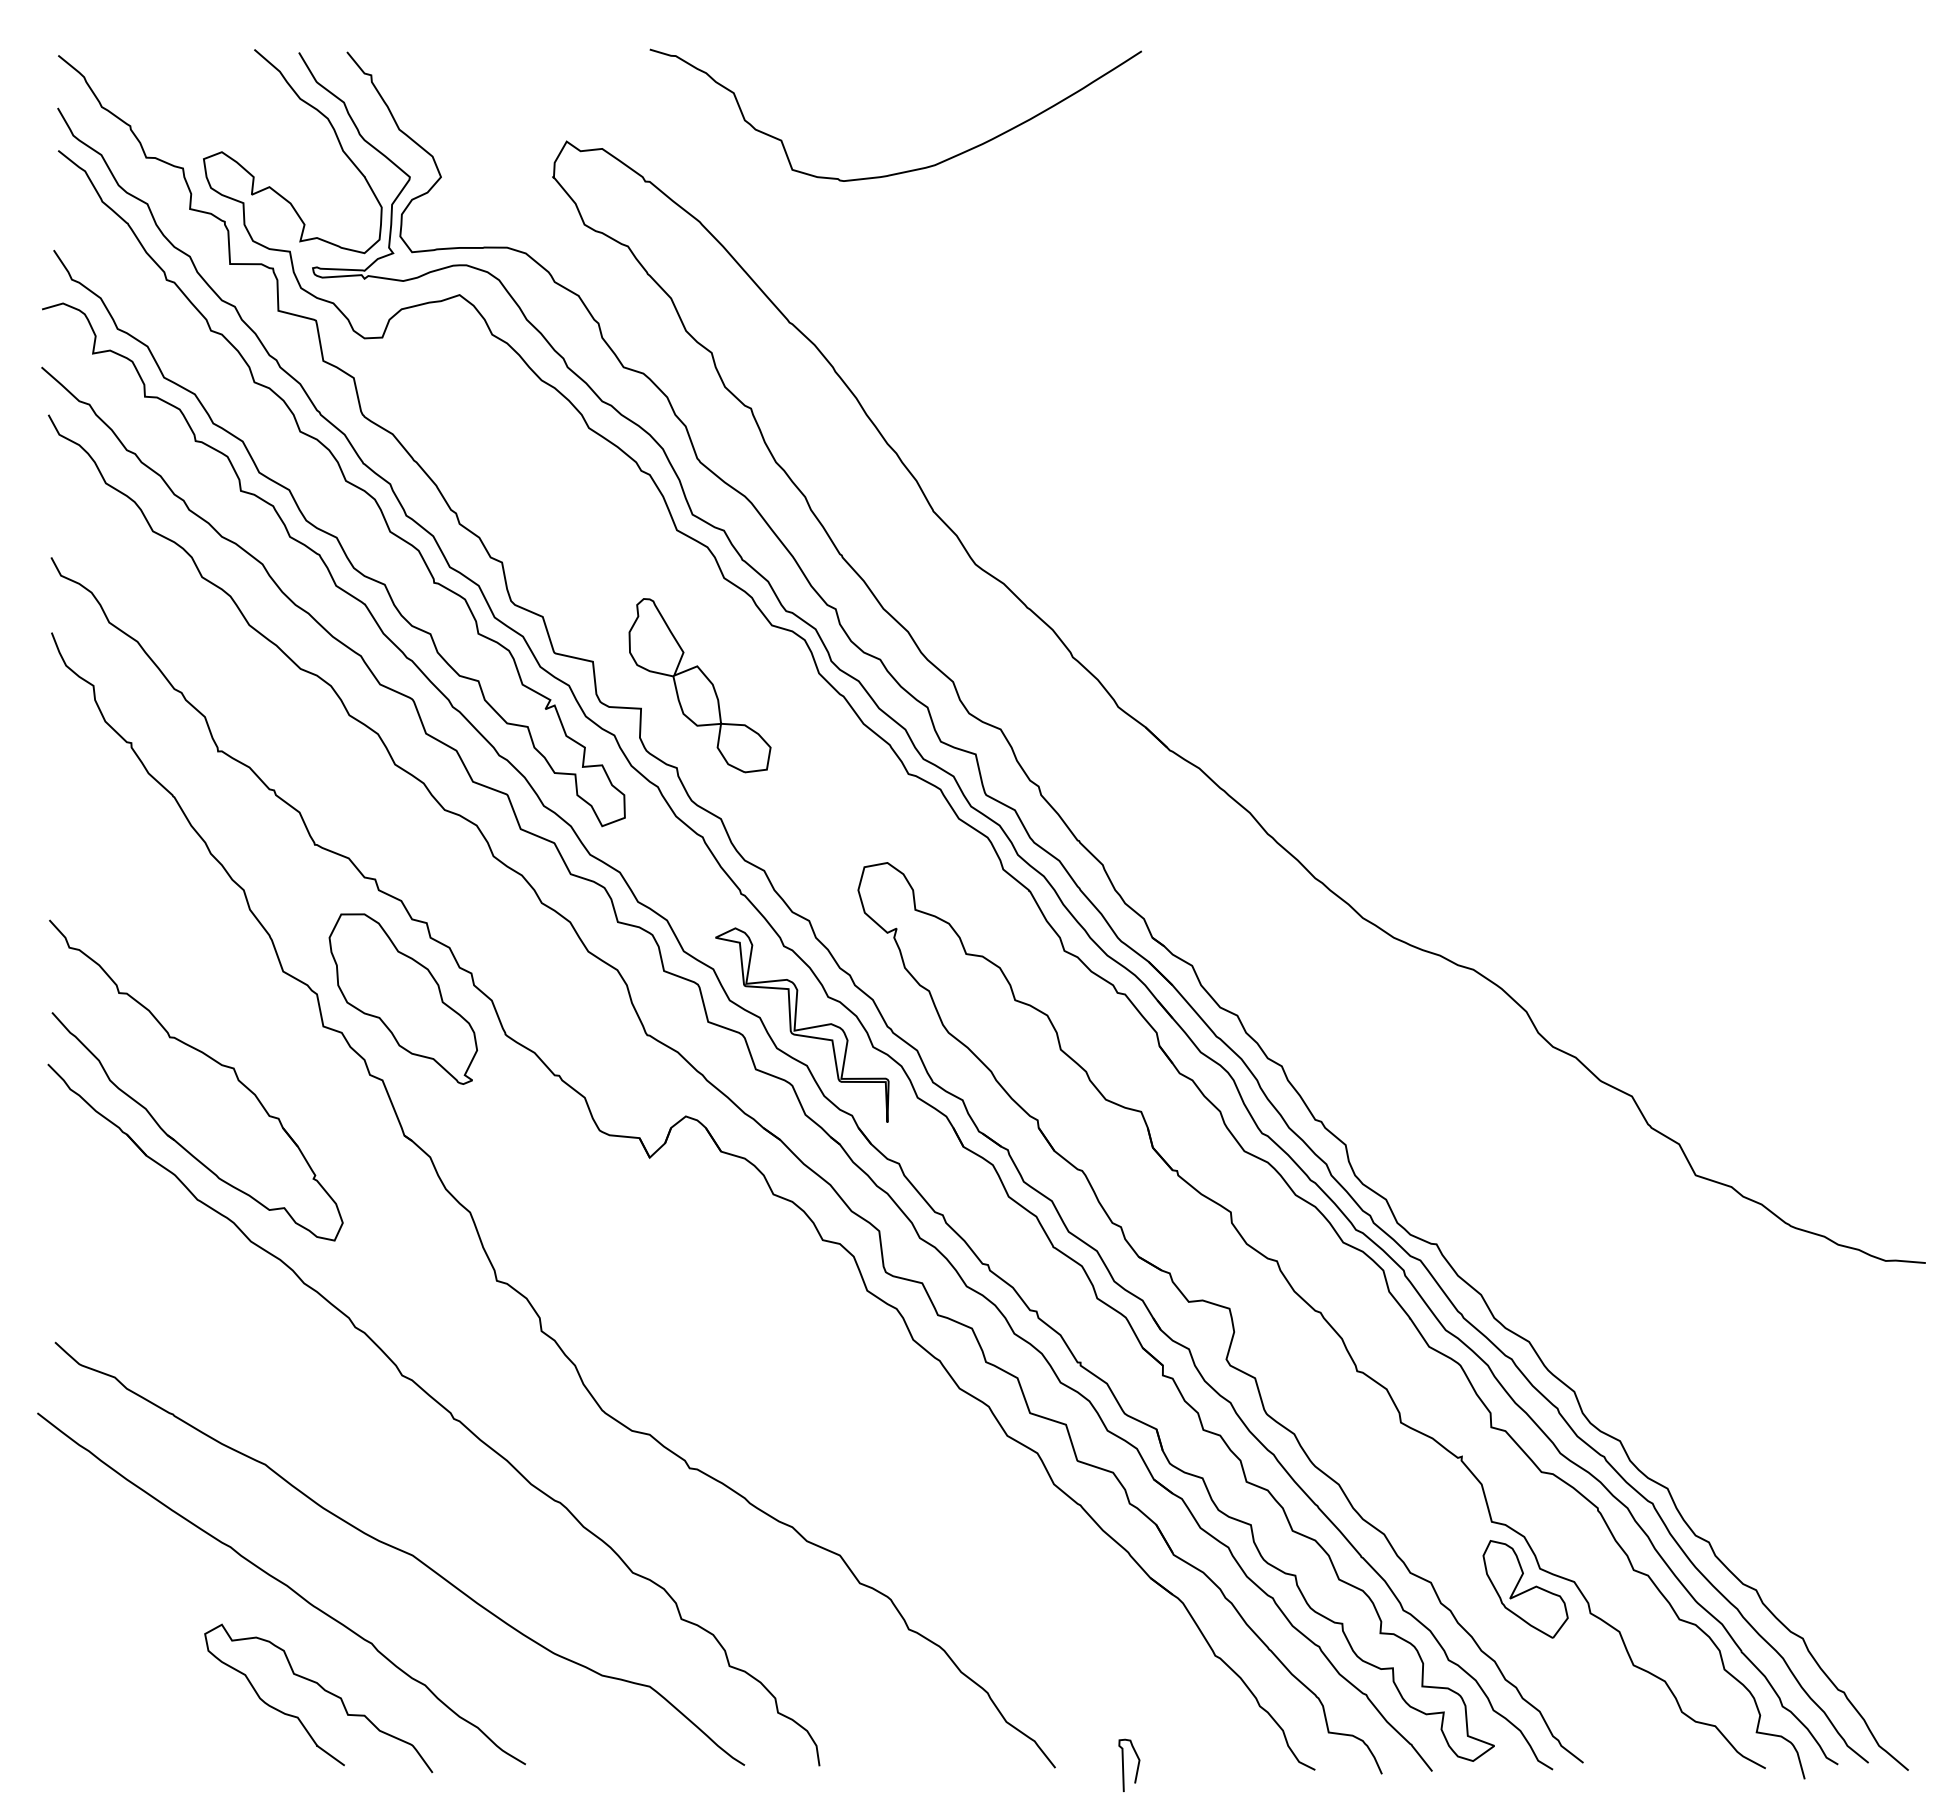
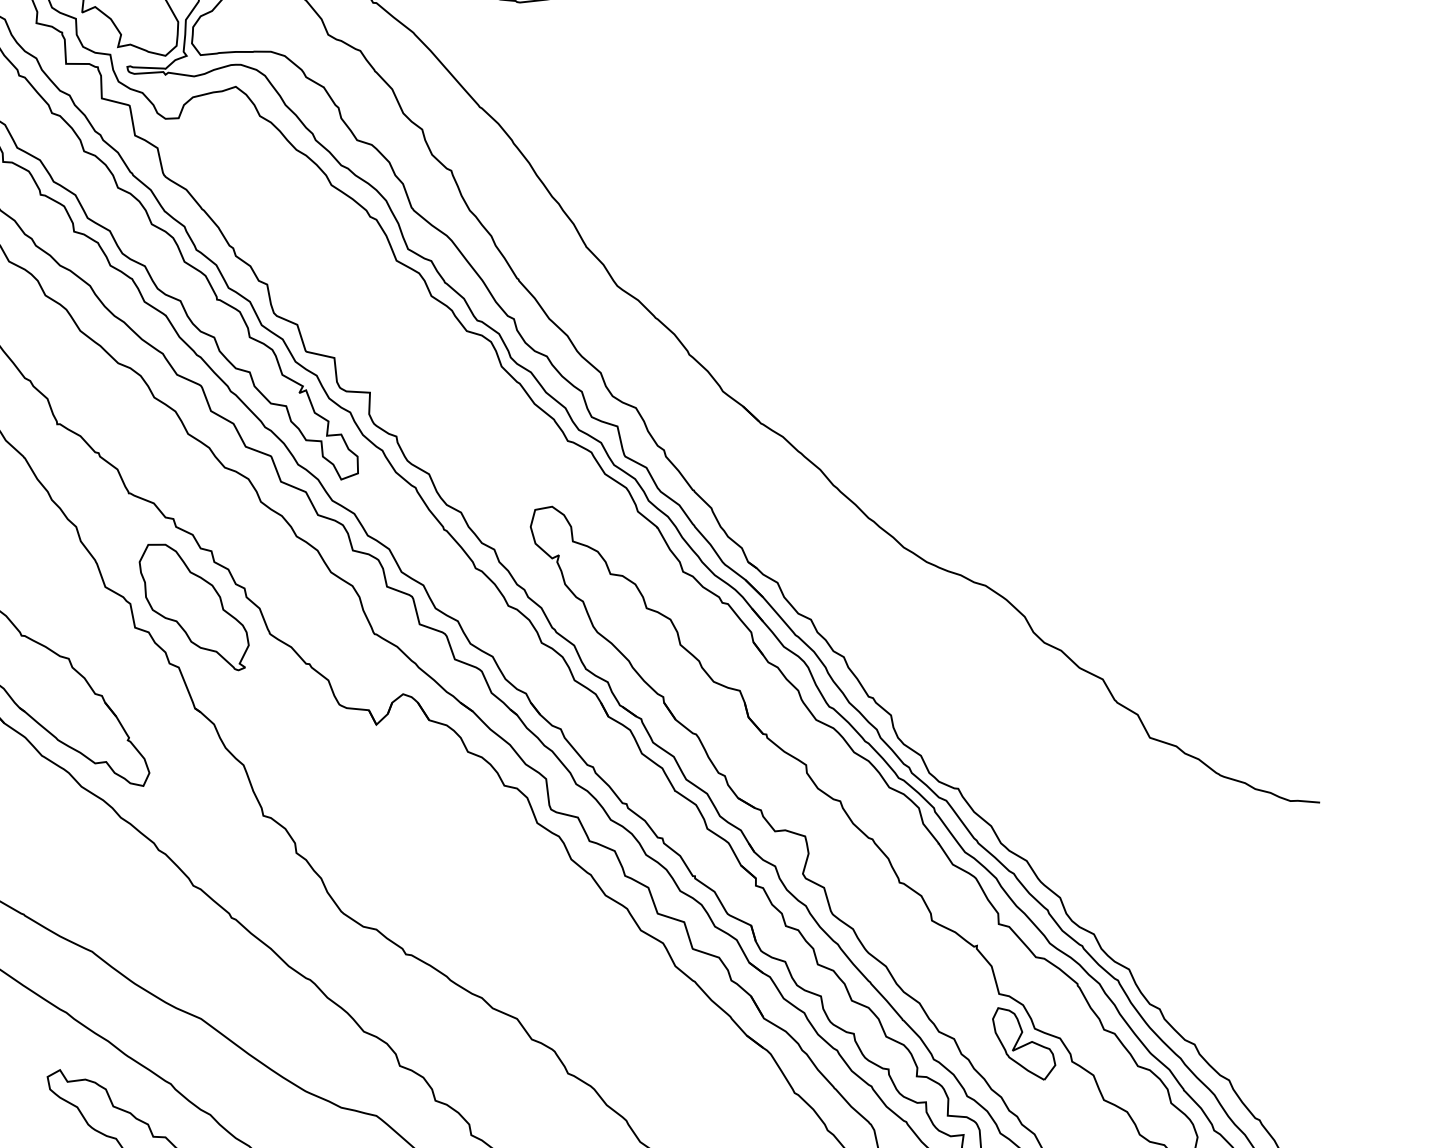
part: (699, 685) -> (413, 375), removed
part: (802, 1024) -> (489, 626), removed

